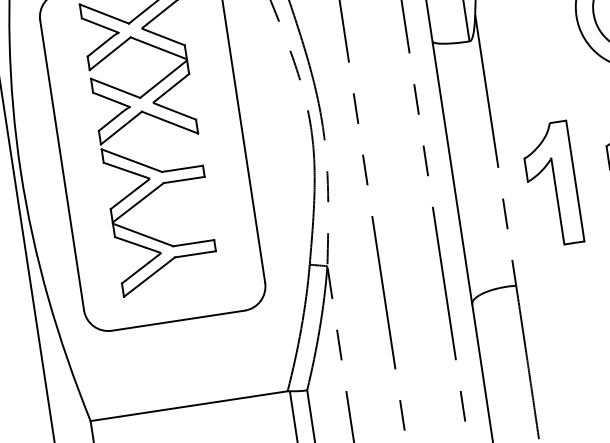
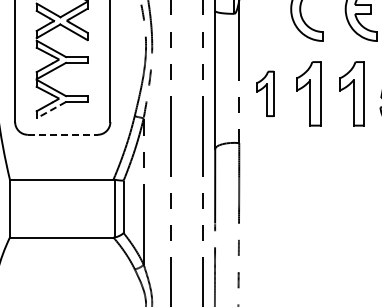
part: (551, 183) -> (265, 93), size x0.7
line: (149, 277) -> (51, 110), solid -> dashed
line: (177, 320) -> (62, 134), solid -> dashed

